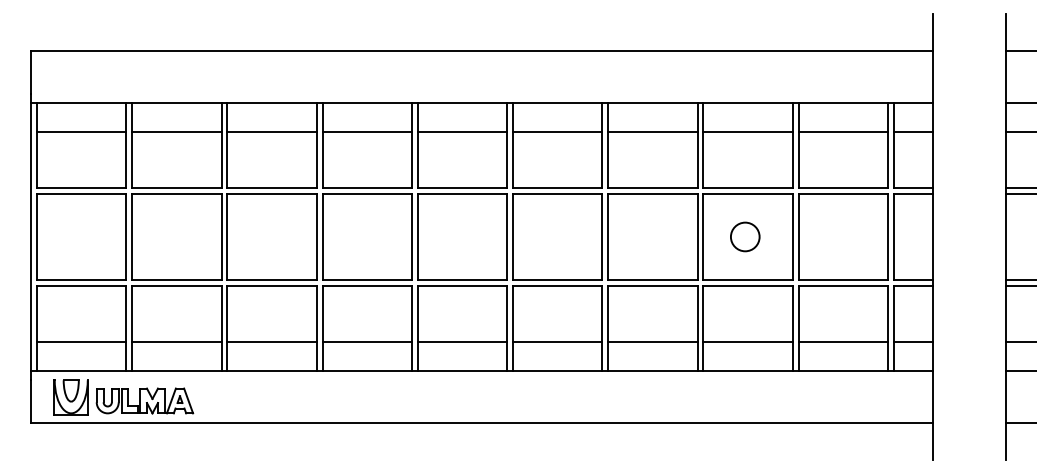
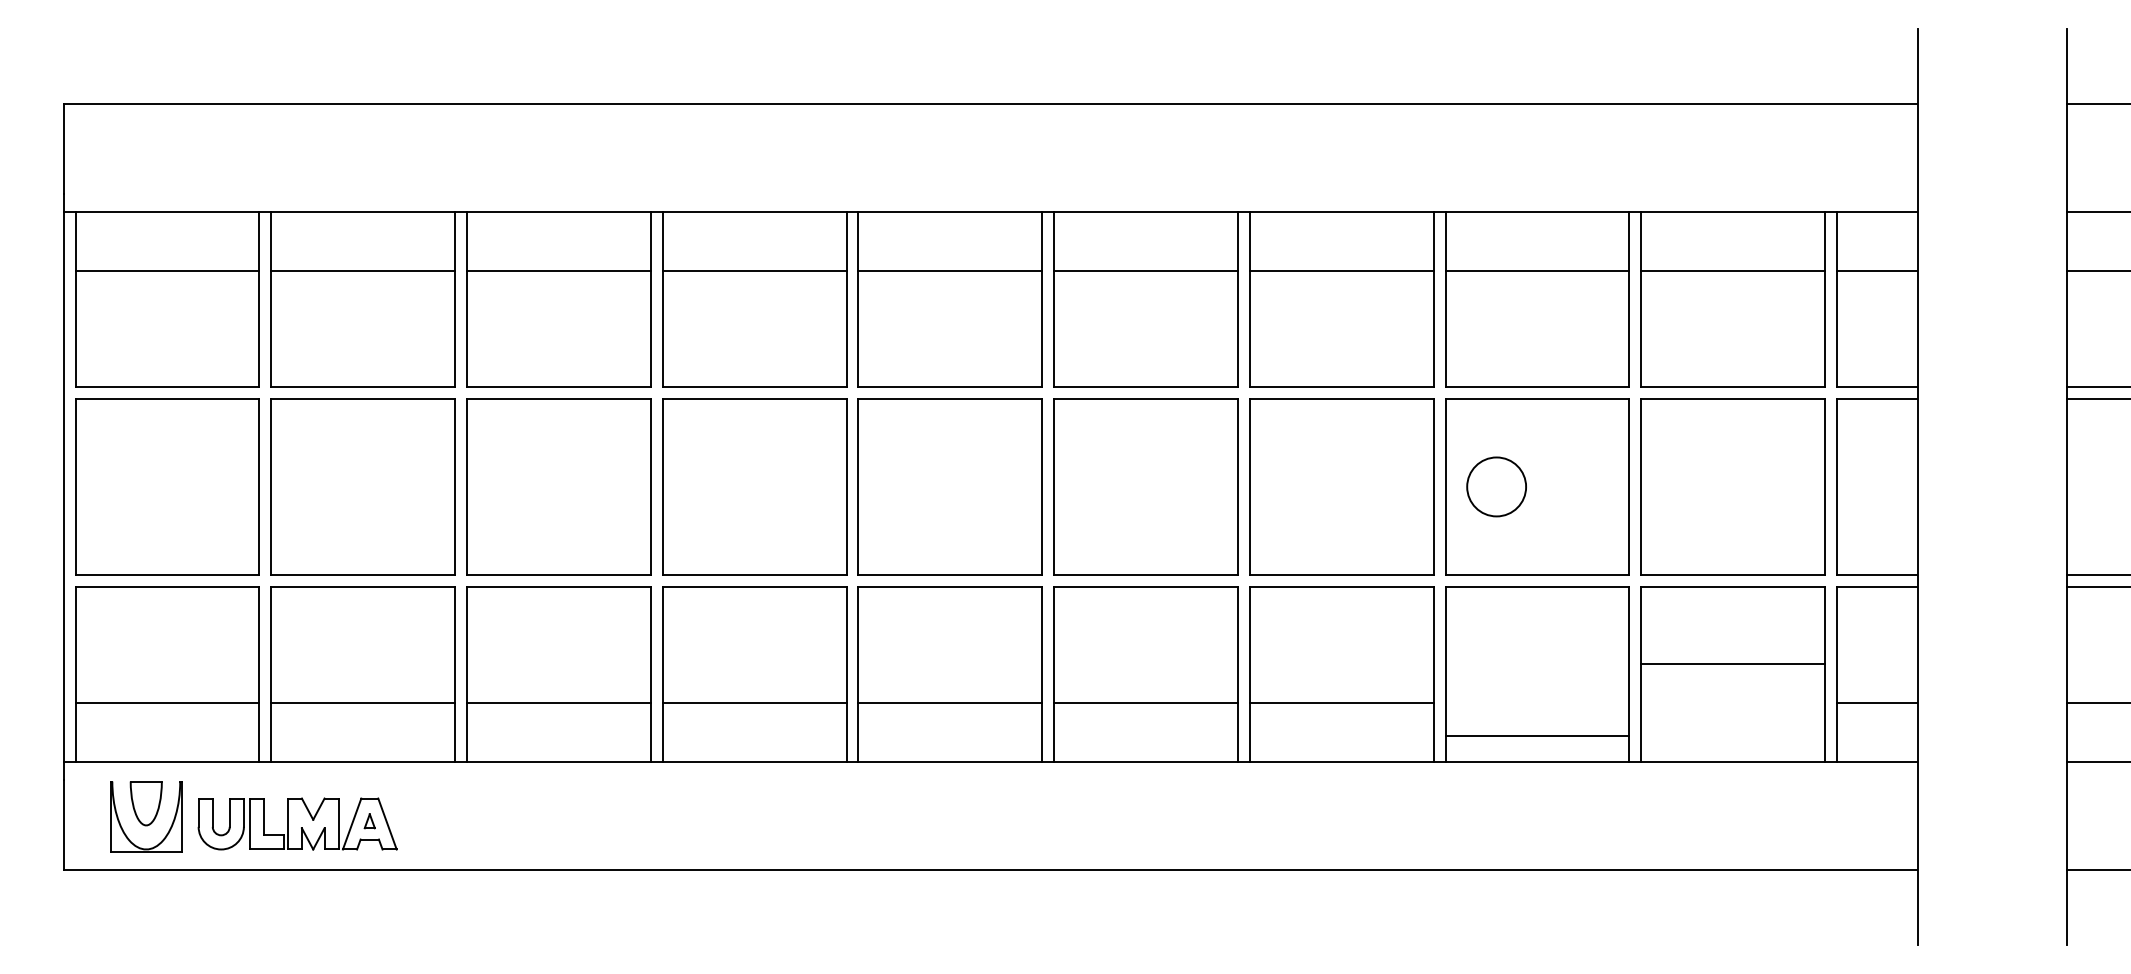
circle: (745, 236) -> (1497, 485), moved
line: (747, 342) -> (1536, 736), moved
line: (843, 342) -> (1733, 664), moved

